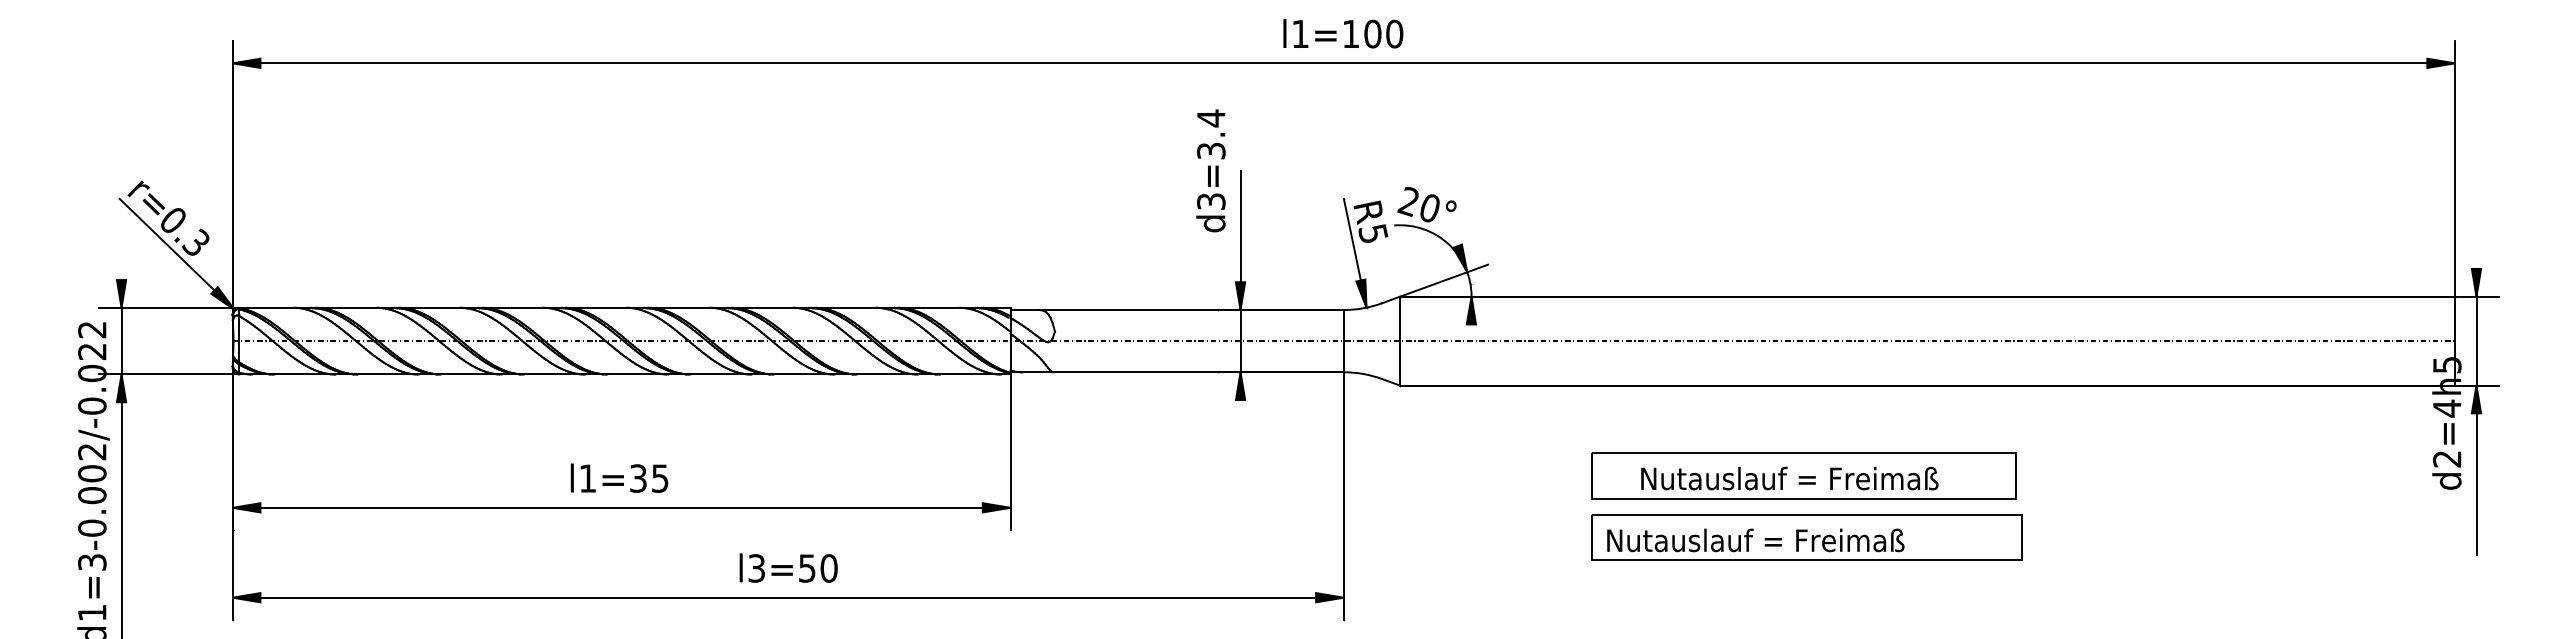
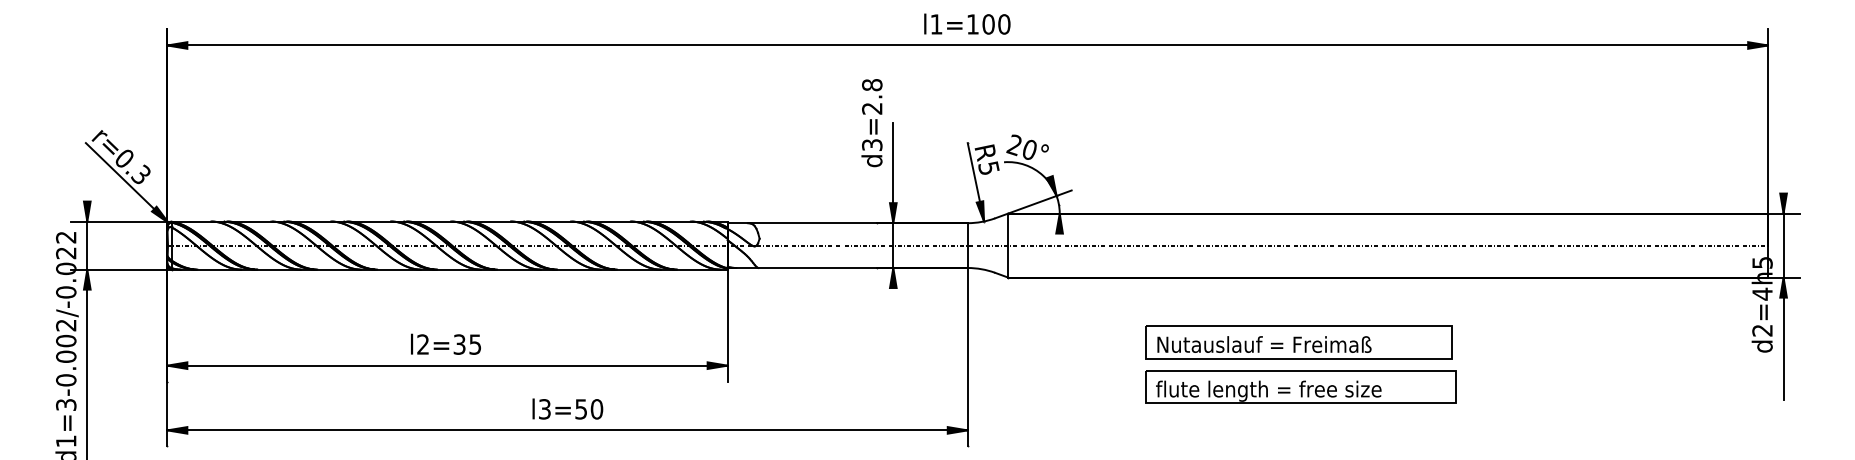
text: (1211, 134) -> (872, 96), d3=3.4 -> d3=2.8
text: (587, 478) -> (422, 344), l1=35 -> l2=35
text: (1789, 478) -> (1264, 344), moved
text: (1761, 543) -> (1268, 391), Nutauslauf = Freimaß -> flute length = free size

